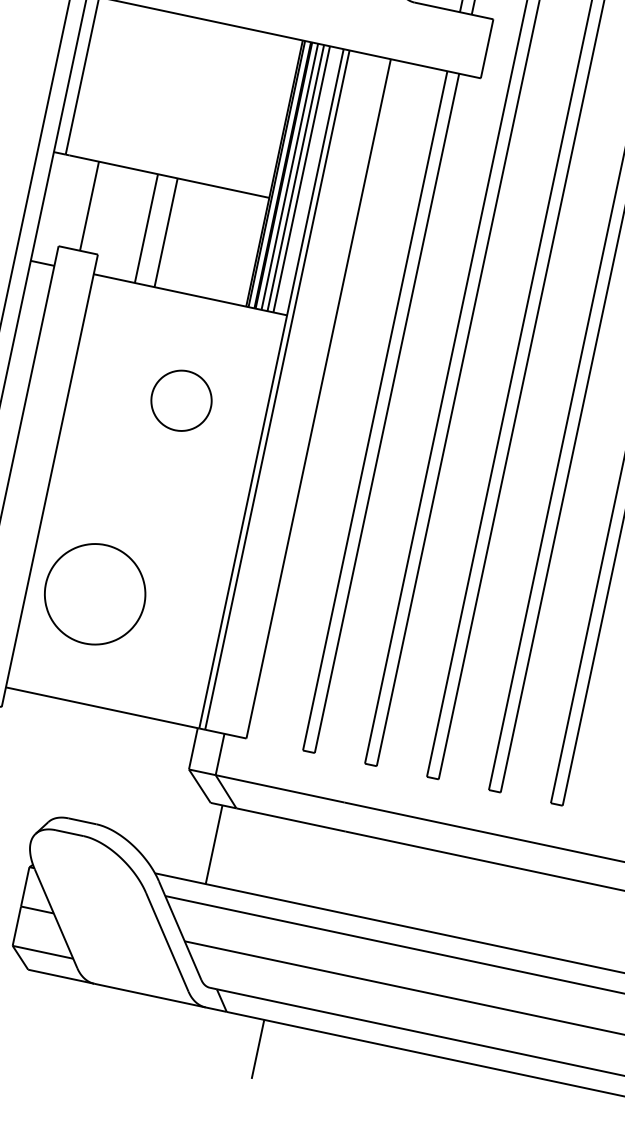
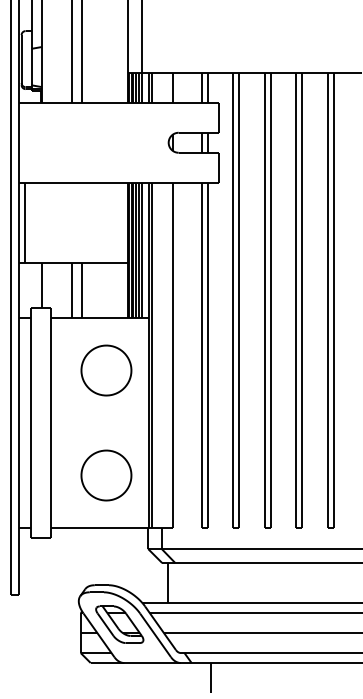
part: (181, 400) -> (106, 370), size x1.67
part: (95, 594) -> (106, 475), moved
part: (100, 905) -> (119, 624), added

